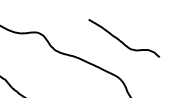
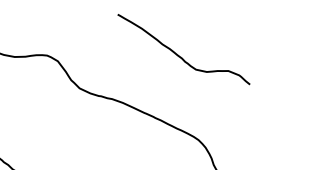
curve: (121, 40) -> (178, 53), moved

